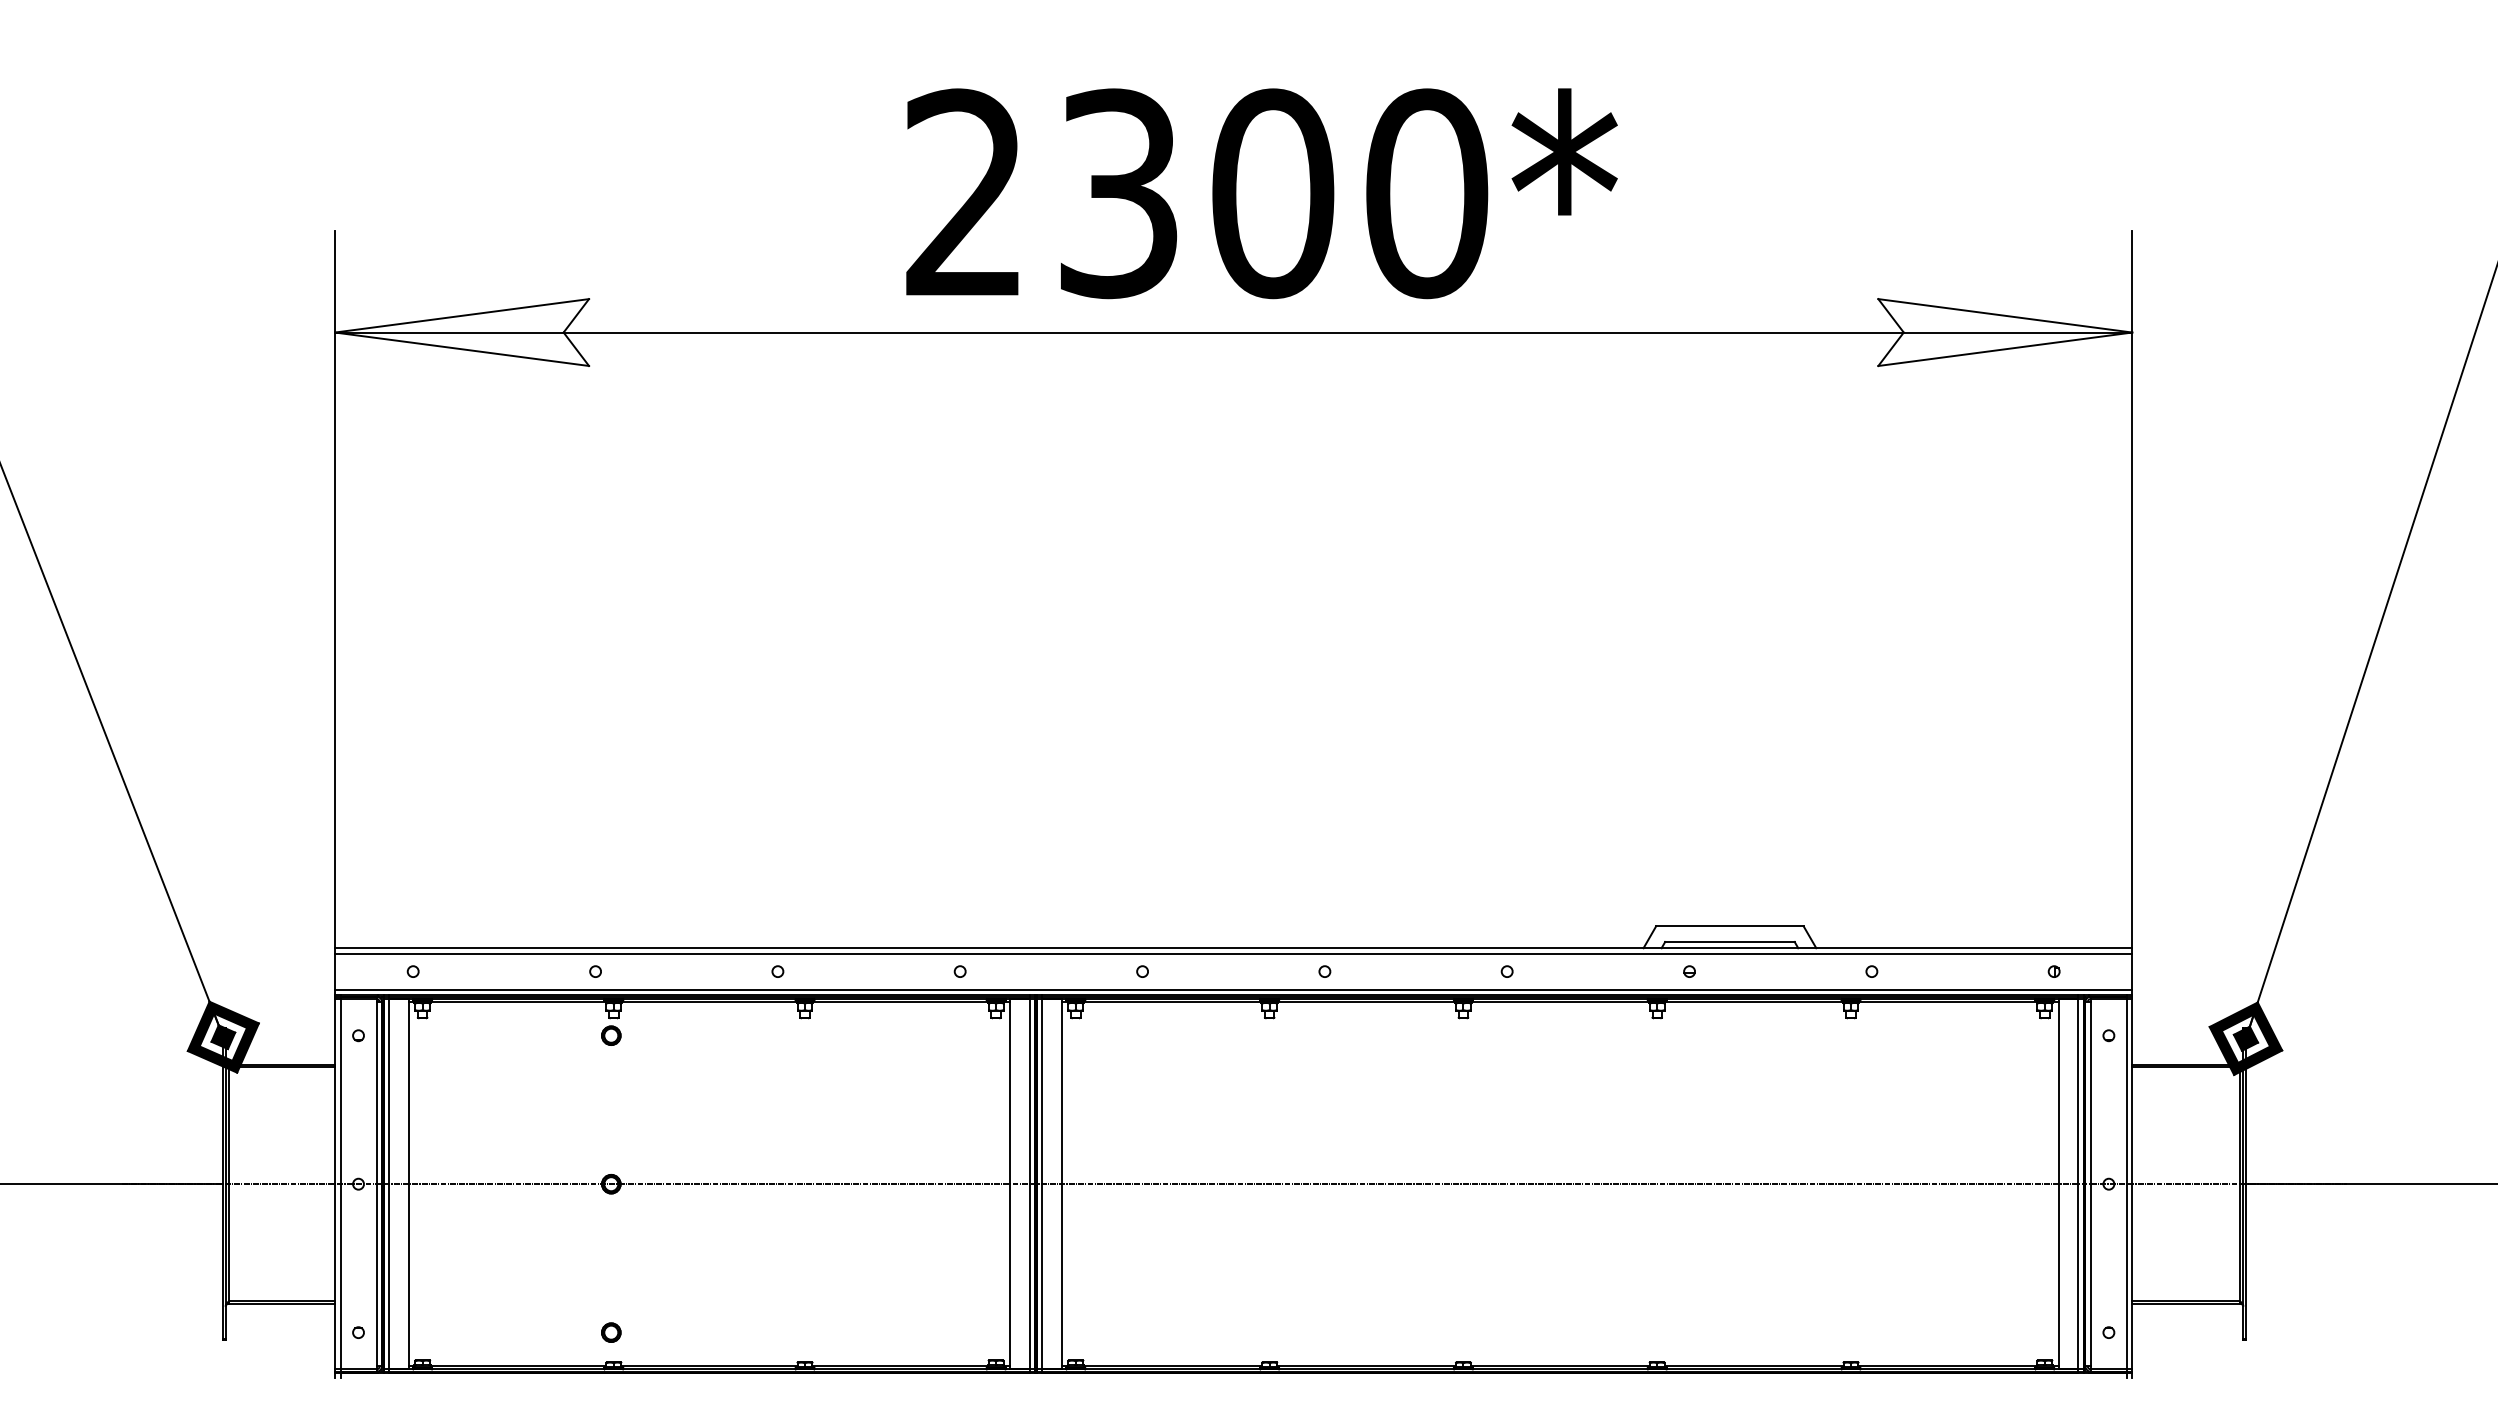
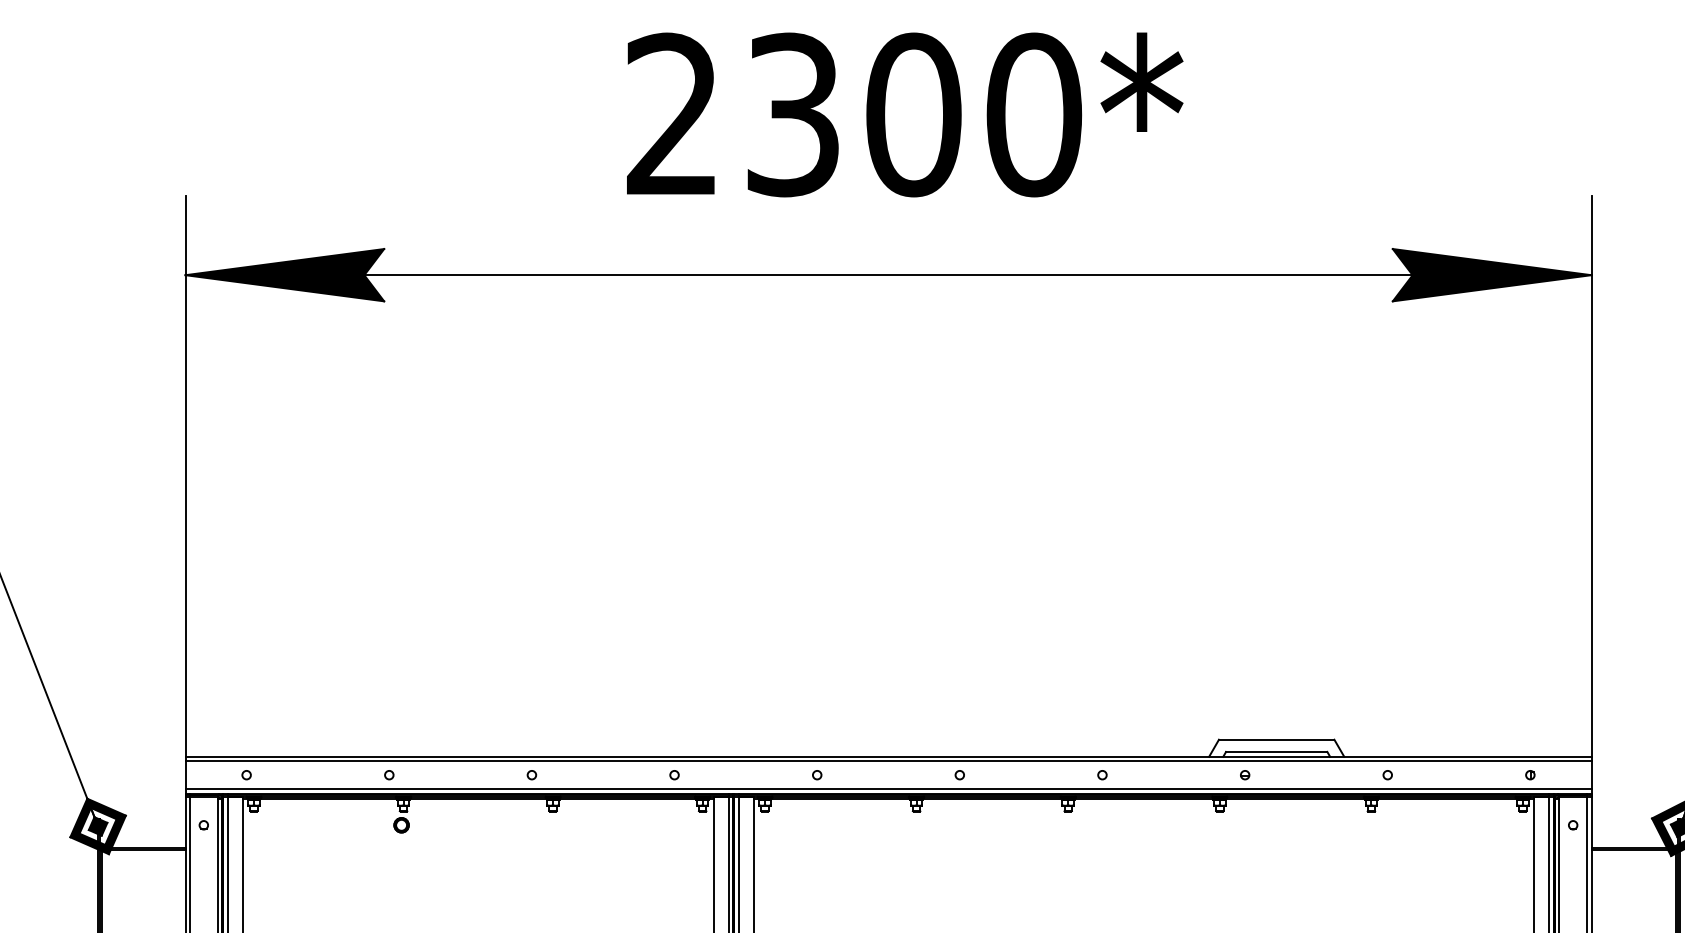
text: (1261, 193) -> (904, 114), moved
fill: (462, 332) -> (285, 275), added
fill: (2005, 332) -> (1492, 275), added

